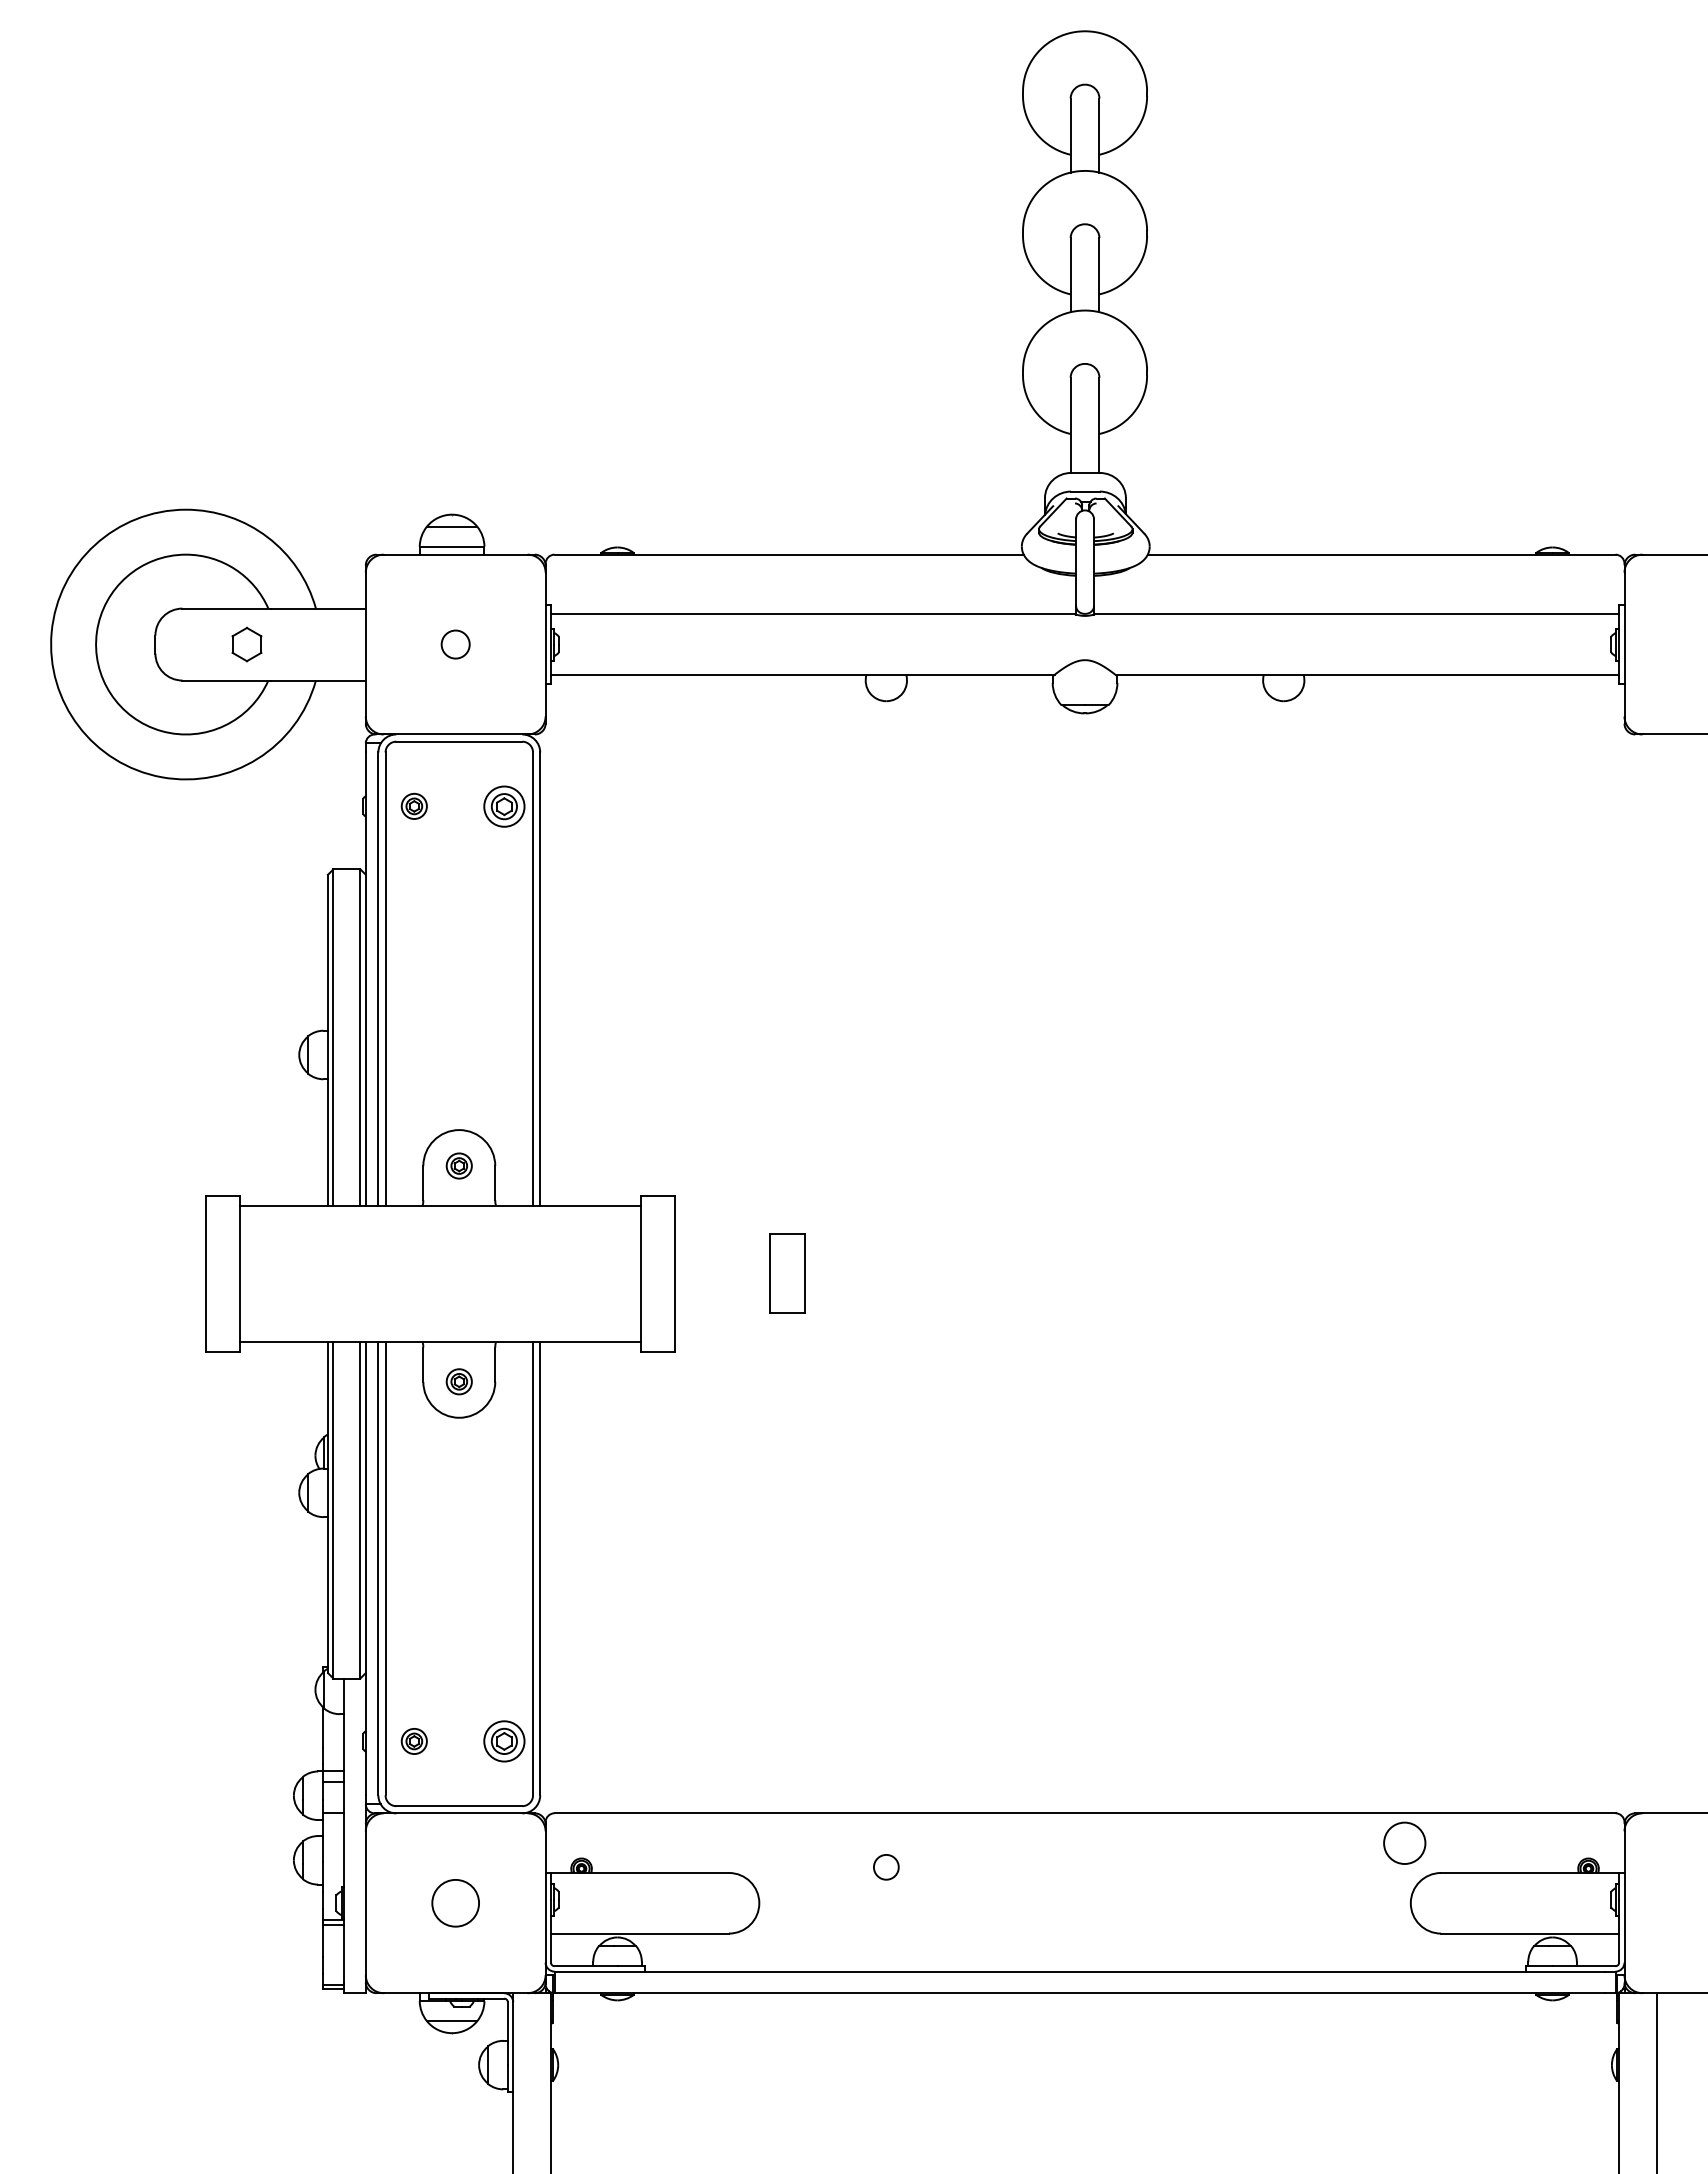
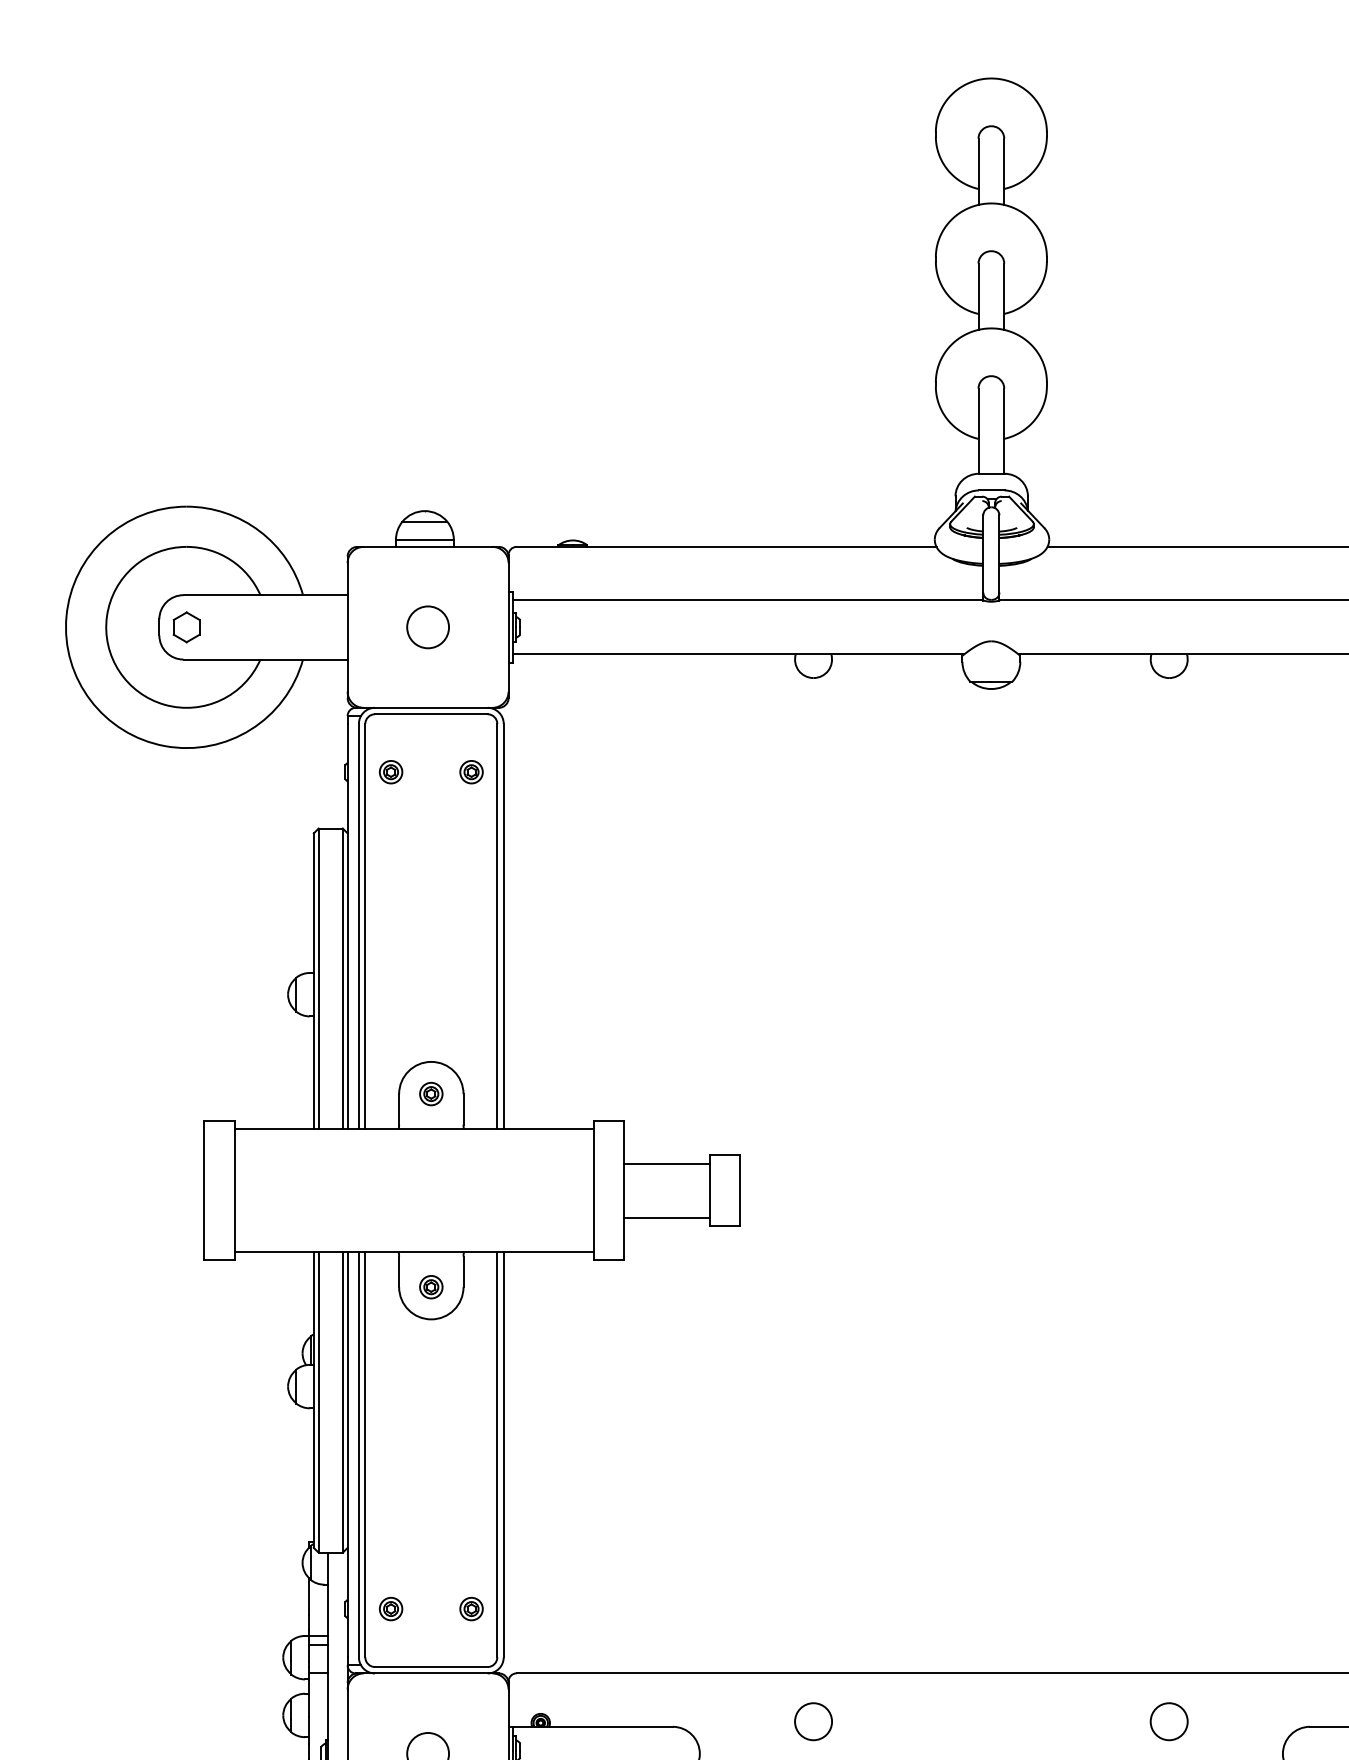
part: (246, 644) -> (186, 627), moved
circle: (455, 644) -> (427, 627), size x1.67
part: (503, 805) -> (470, 771), size x0.62
line: (722, 1243) -> (666, 1163), added
line: (722, 1304) -> (666, 1218), added
part: (503, 1741) -> (470, 1609), size x0.62
circle: (1404, 1842) -> (1168, 1720), moved
circle: (886, 1867) -> (813, 1721), size x1.67

